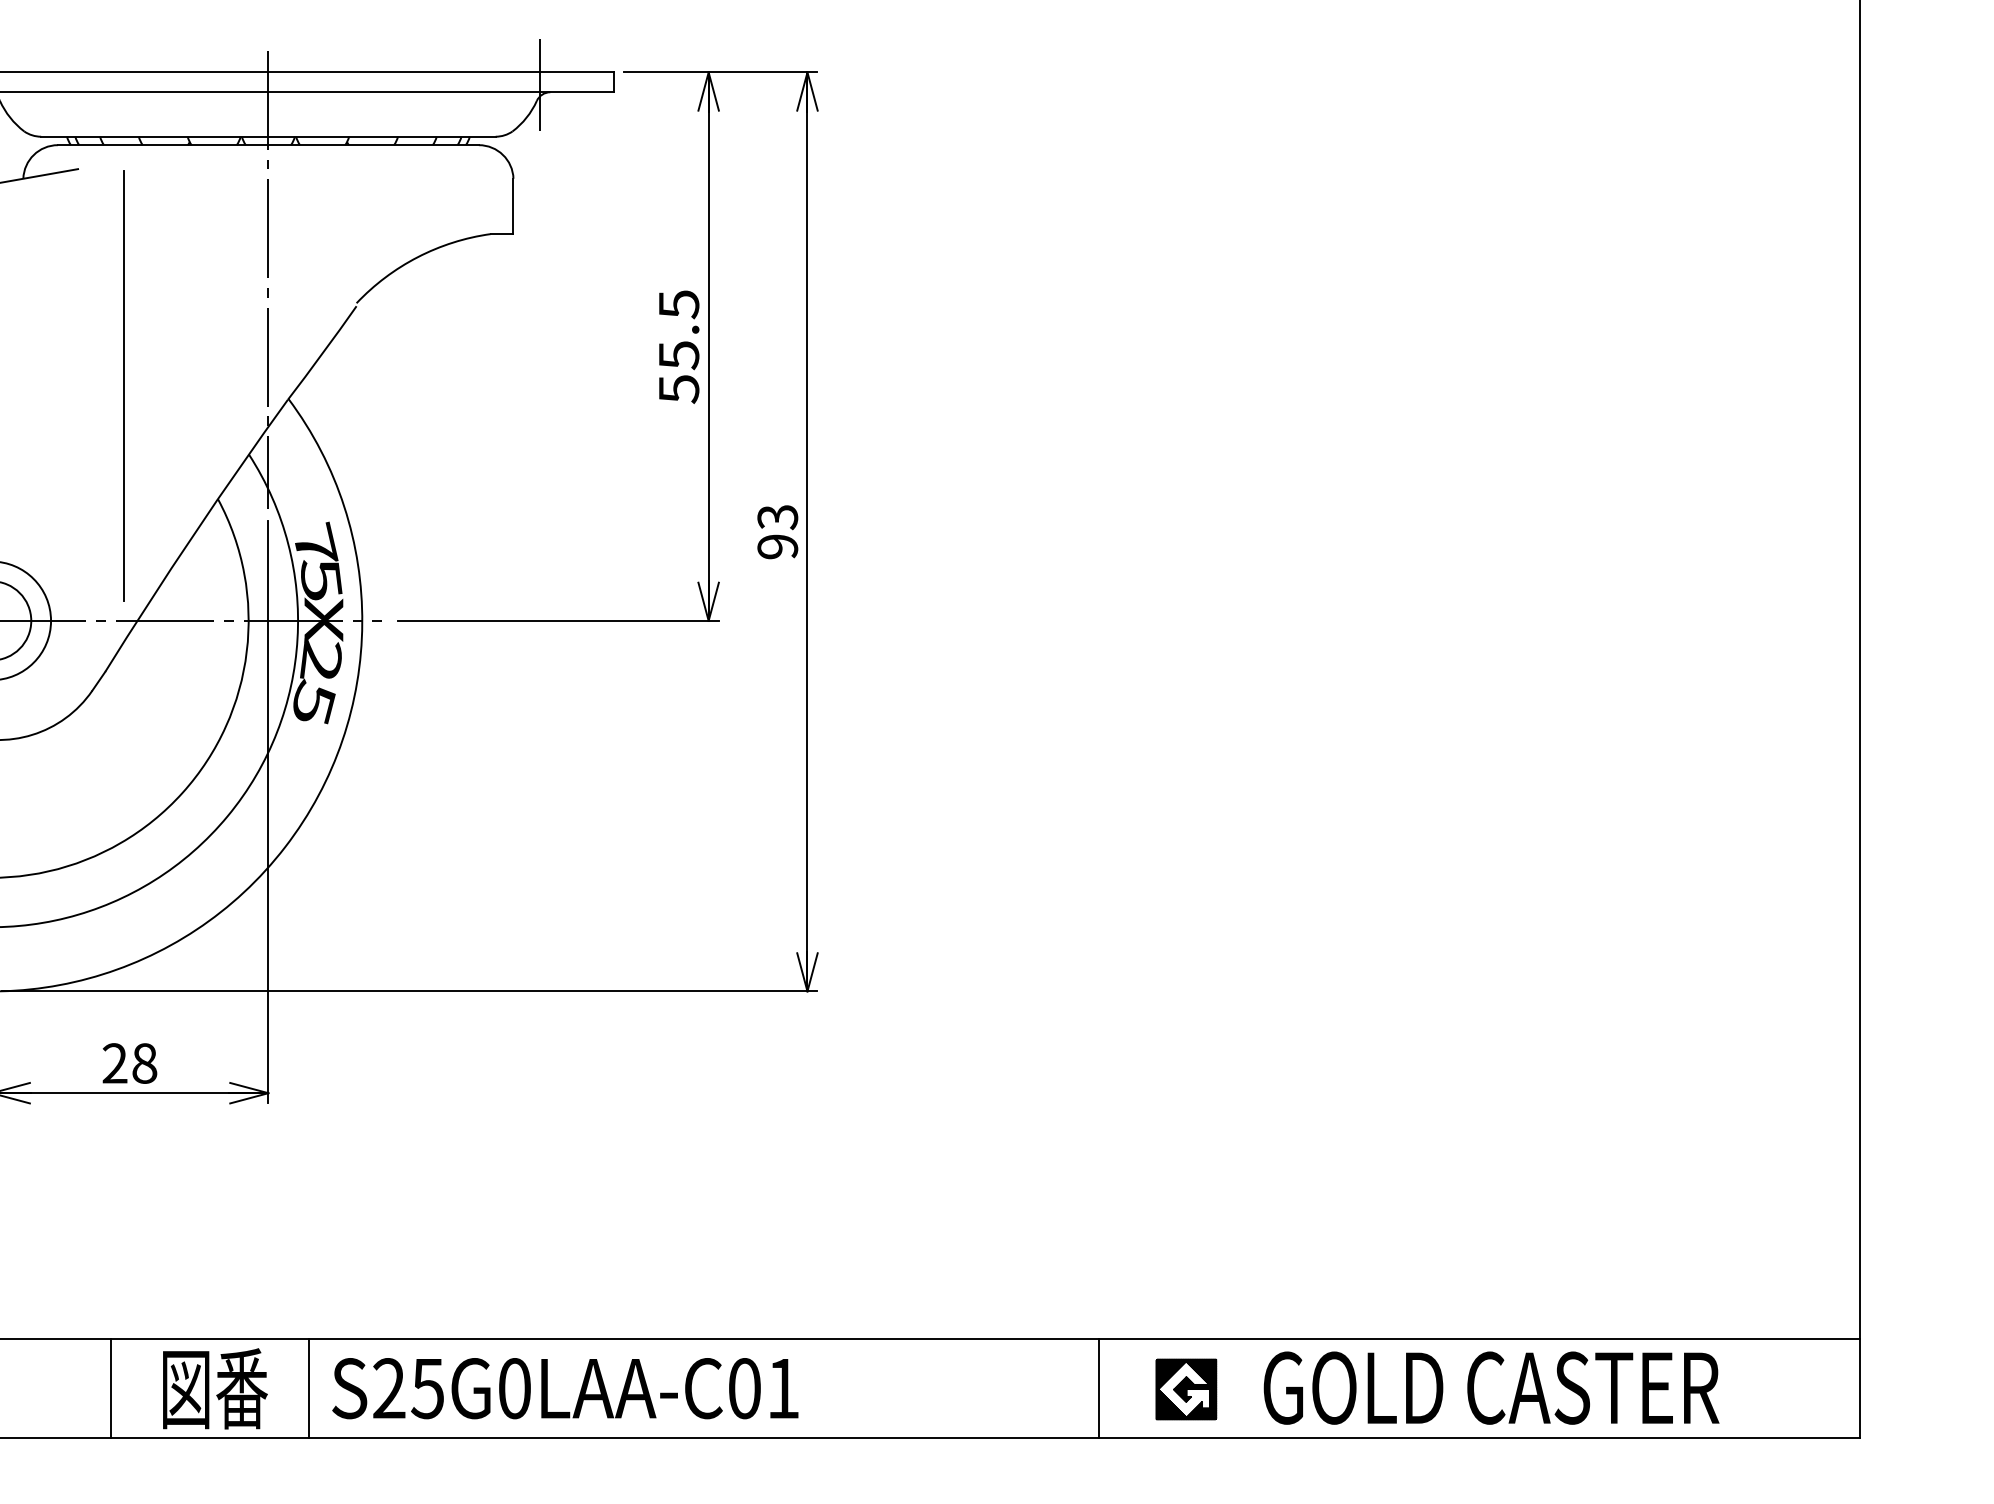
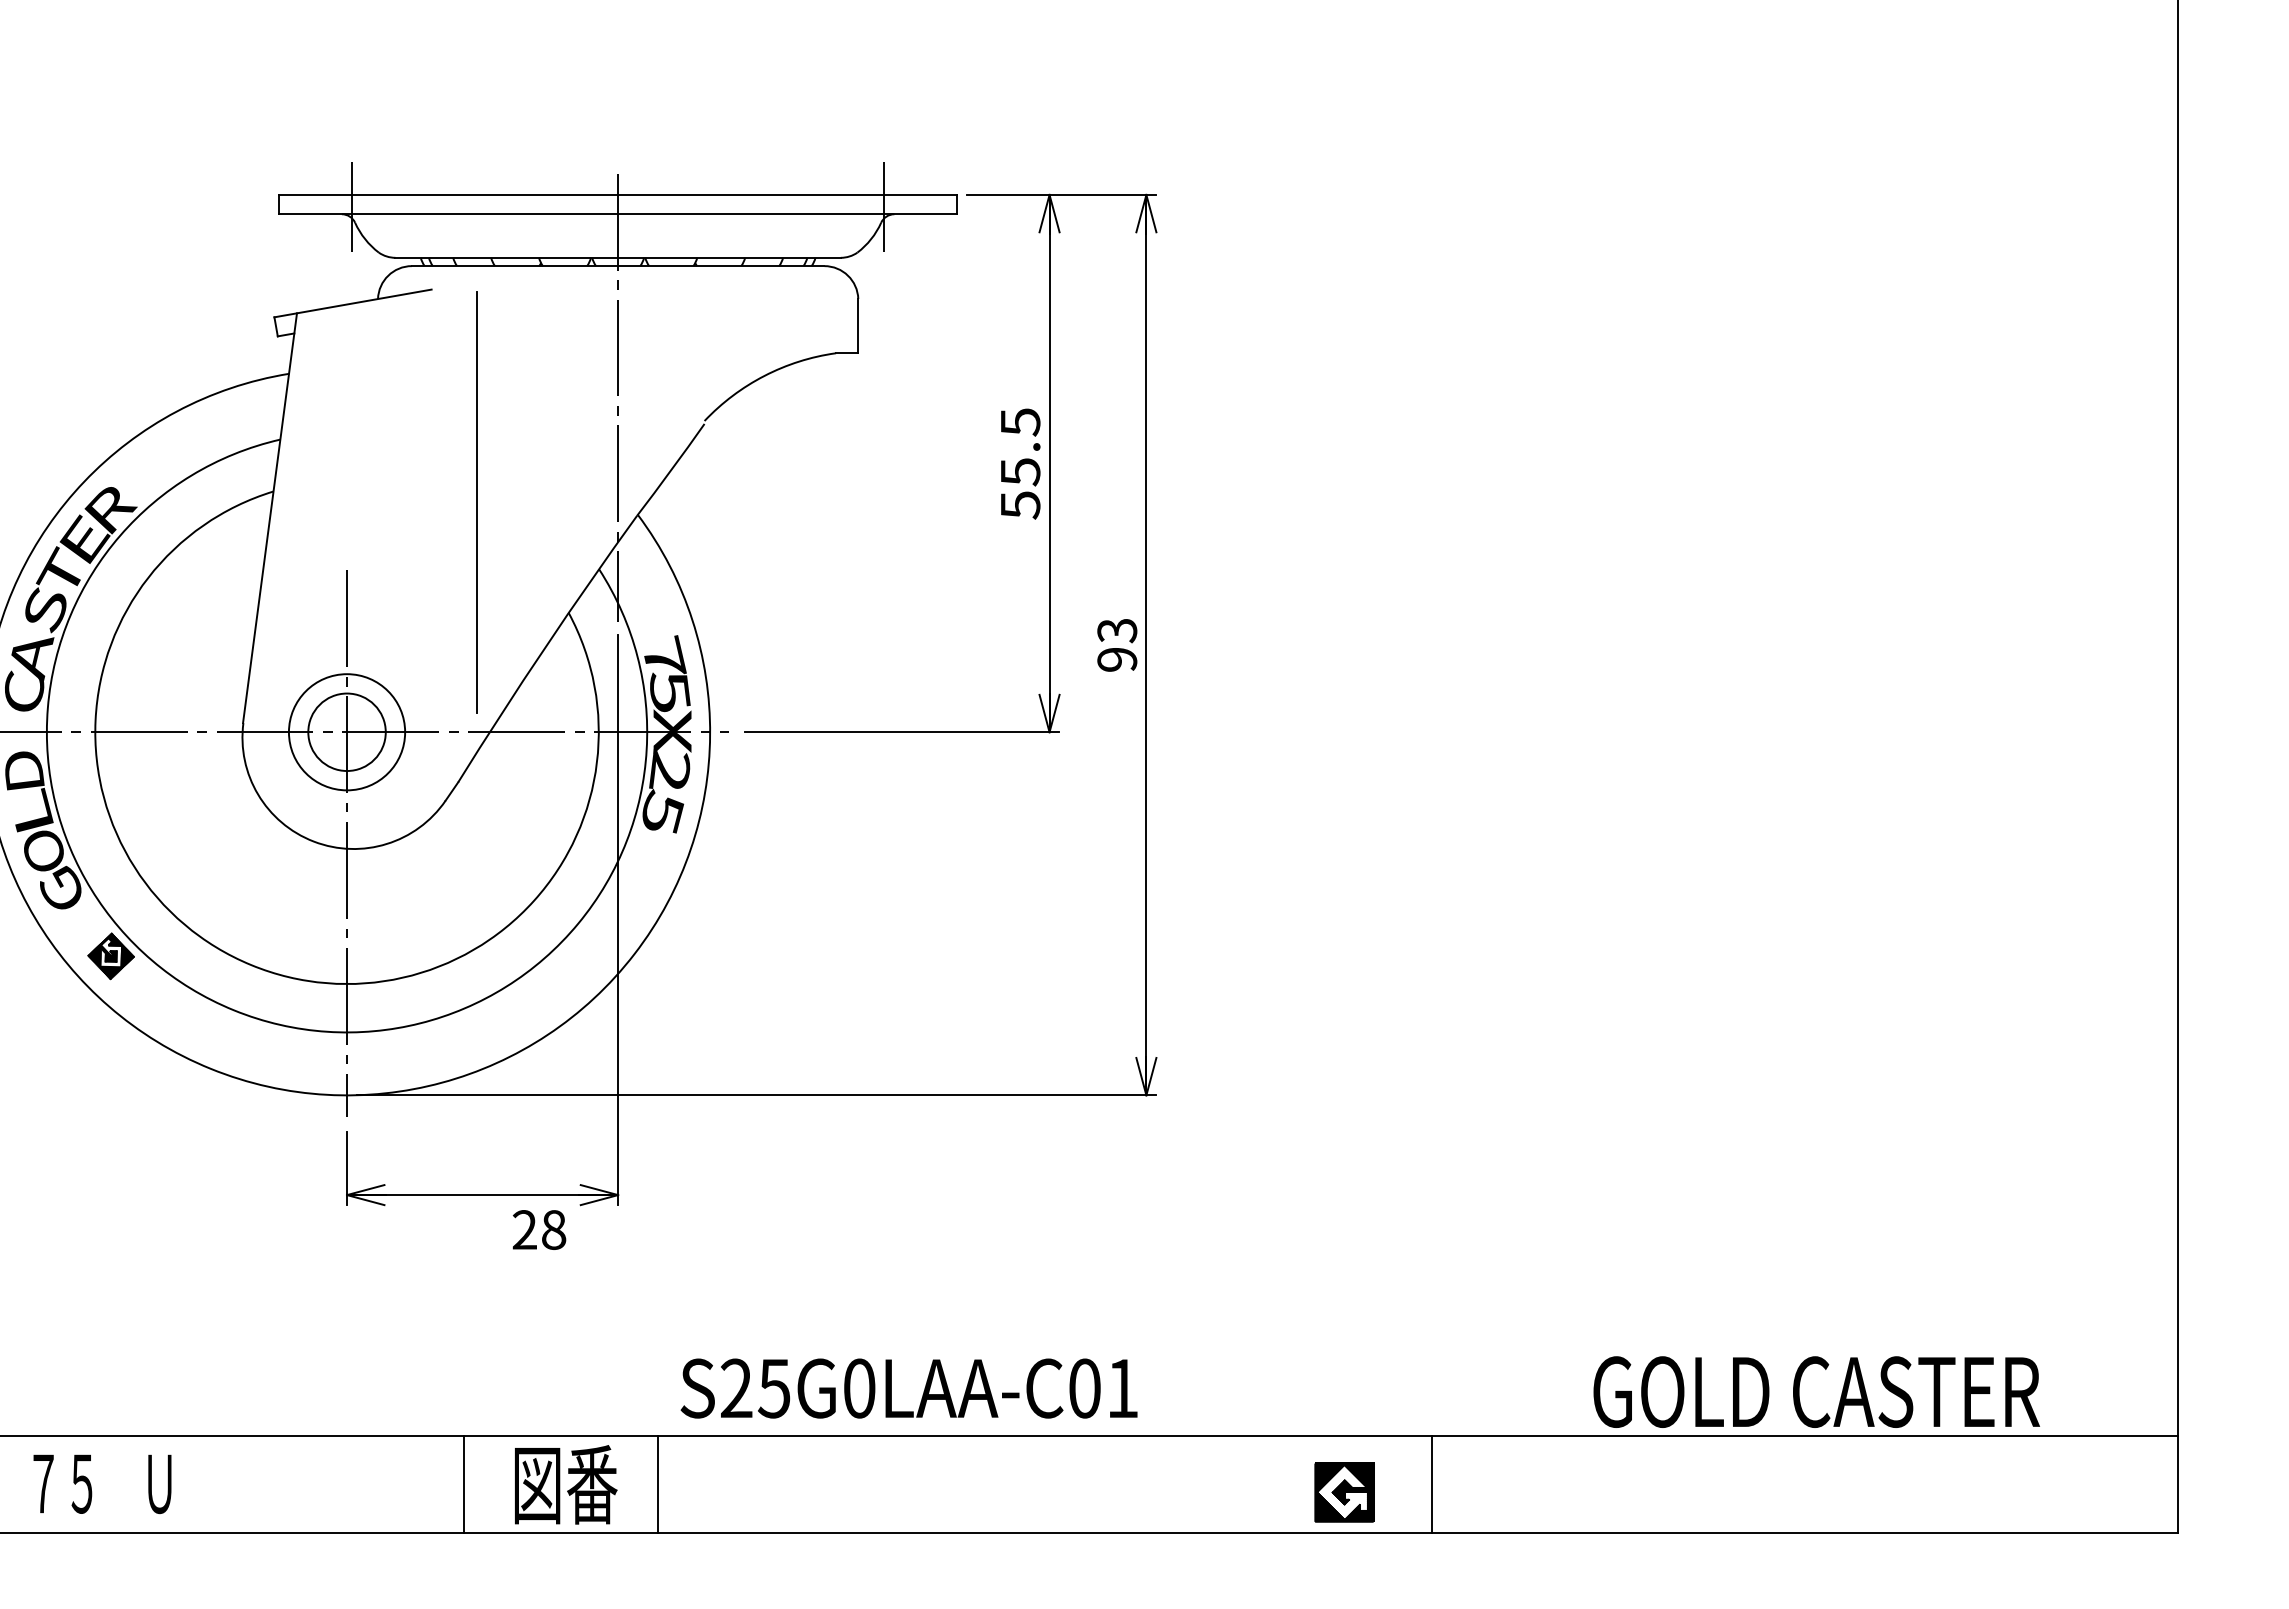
text: (129, 1062) -> (539, 1229), moved
text: (1491, 1387) -> (1816, 1391), moved
text: (564, 1388) -> (908, 1388), moved
part: (1186, 1389) -> (1344, 1492), moved

